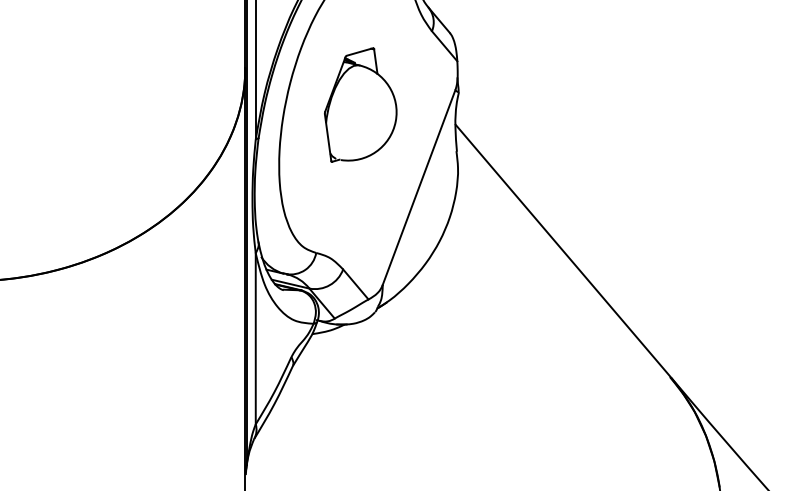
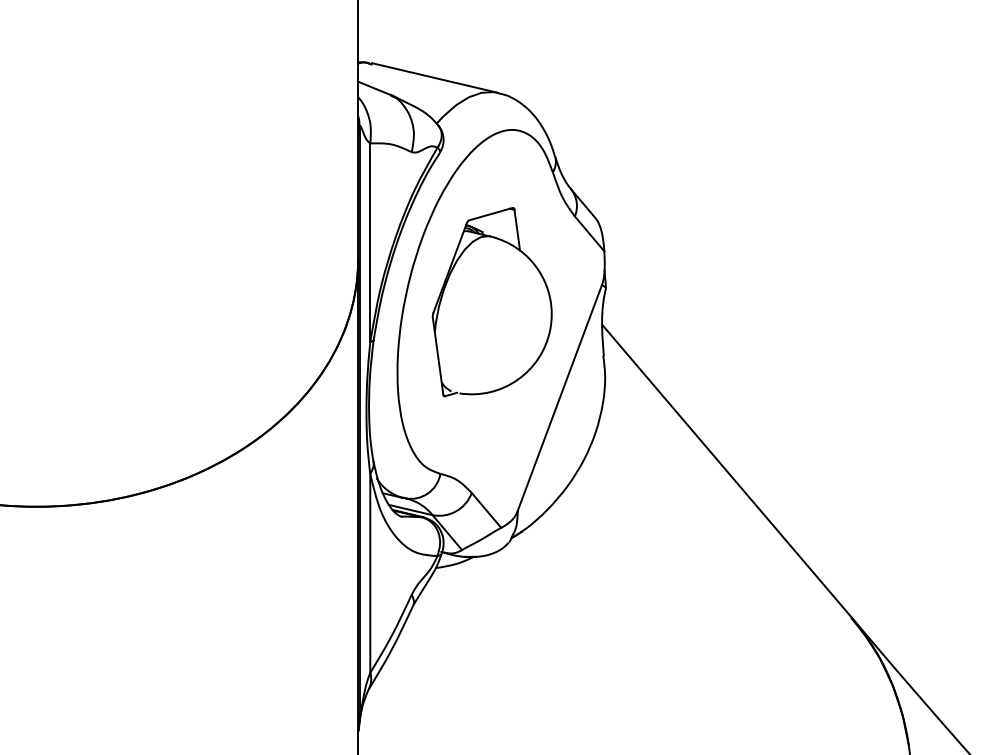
part: (360, 104) -> (491, 301), size x1.43

